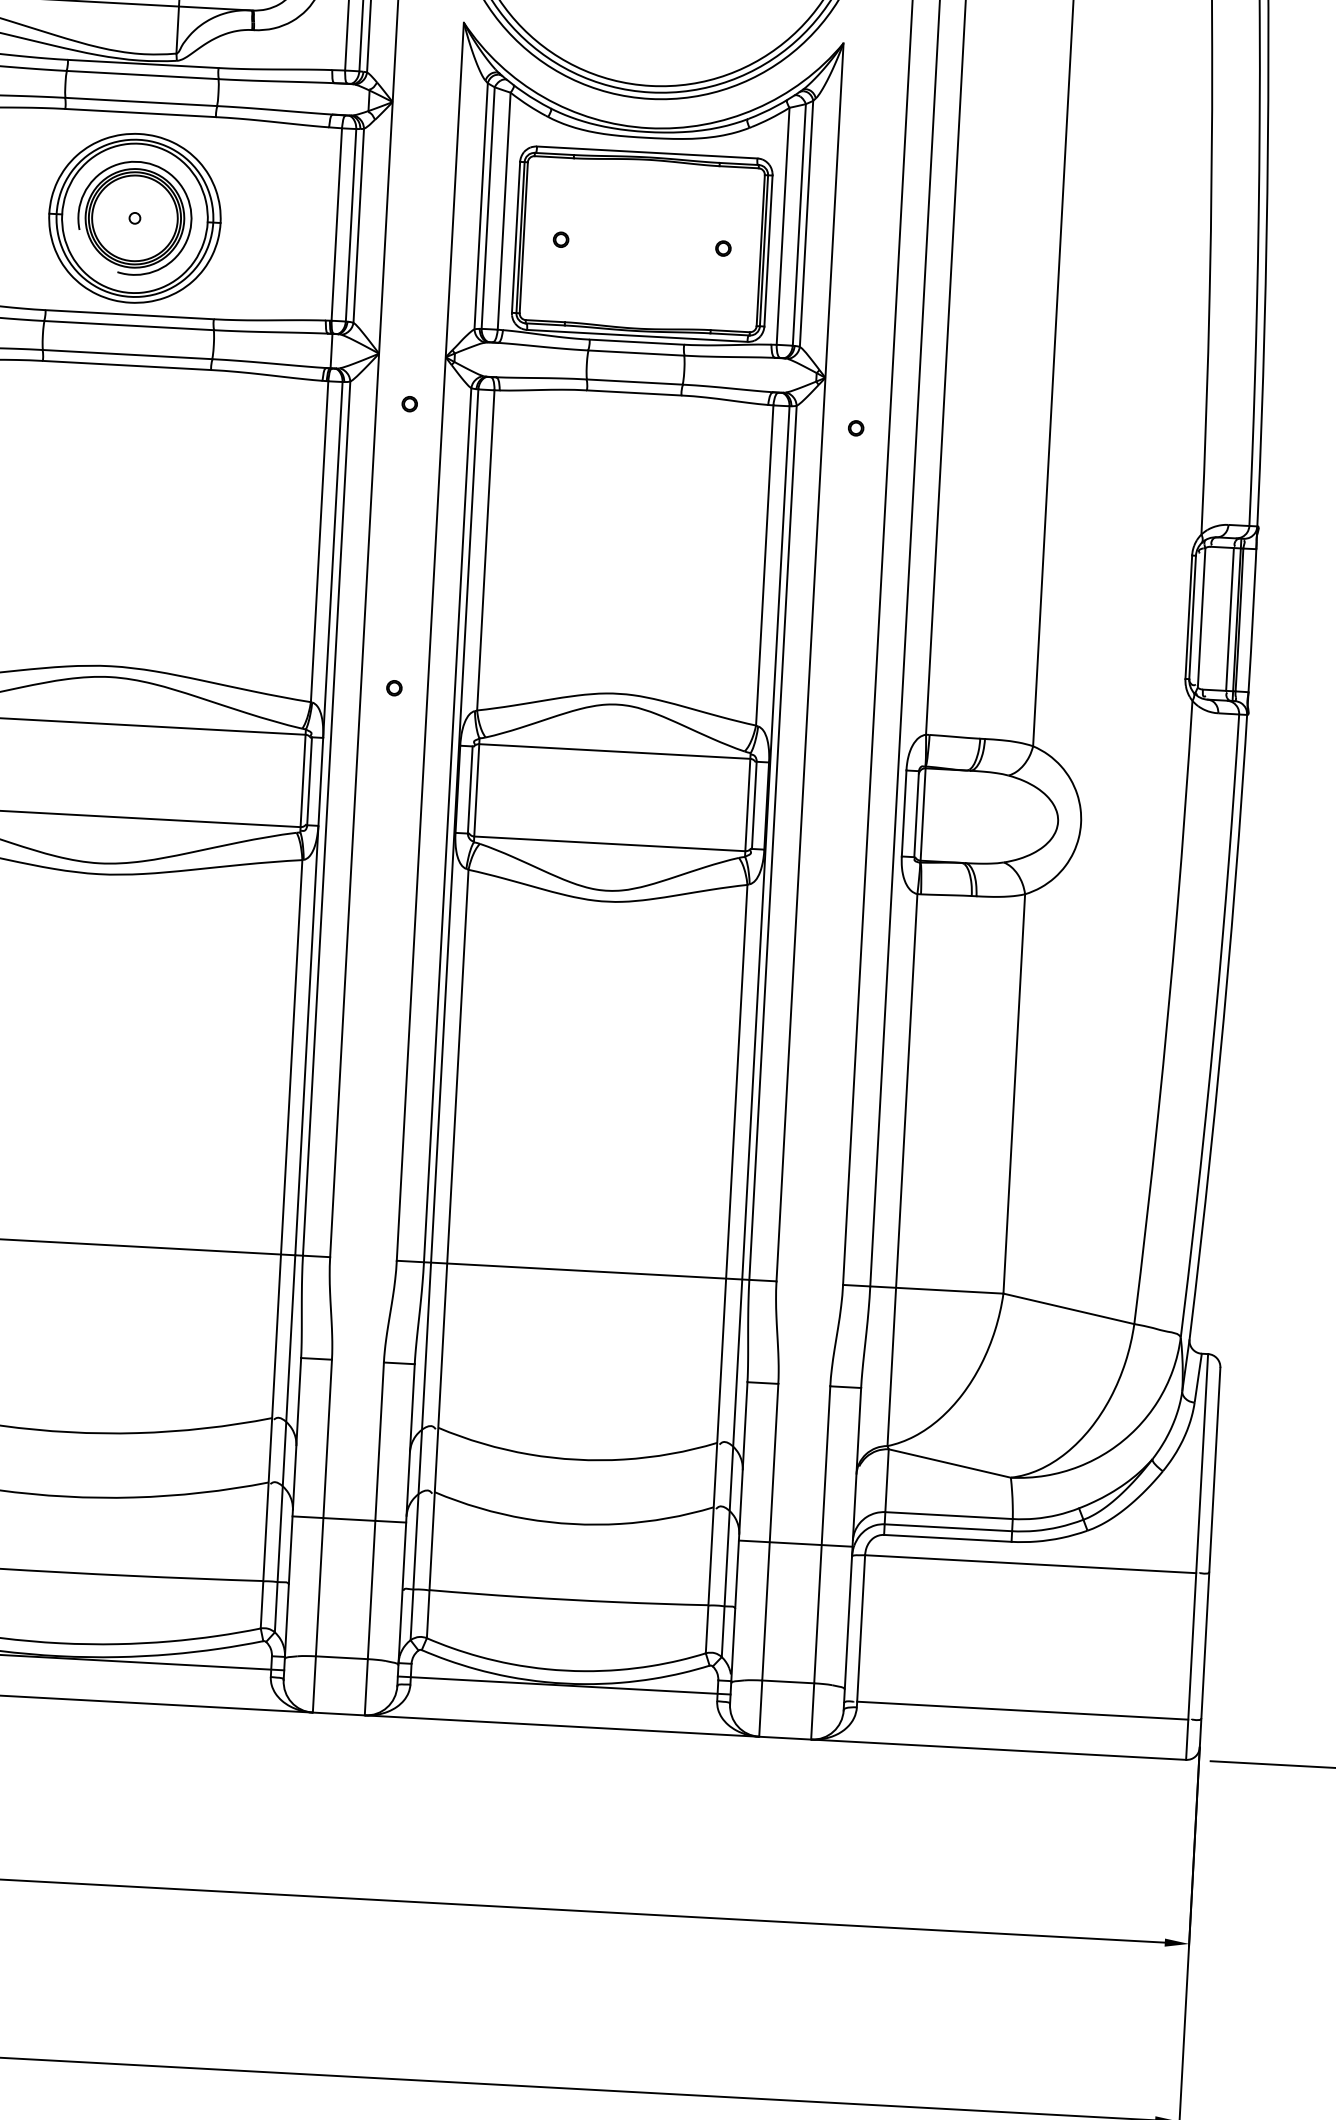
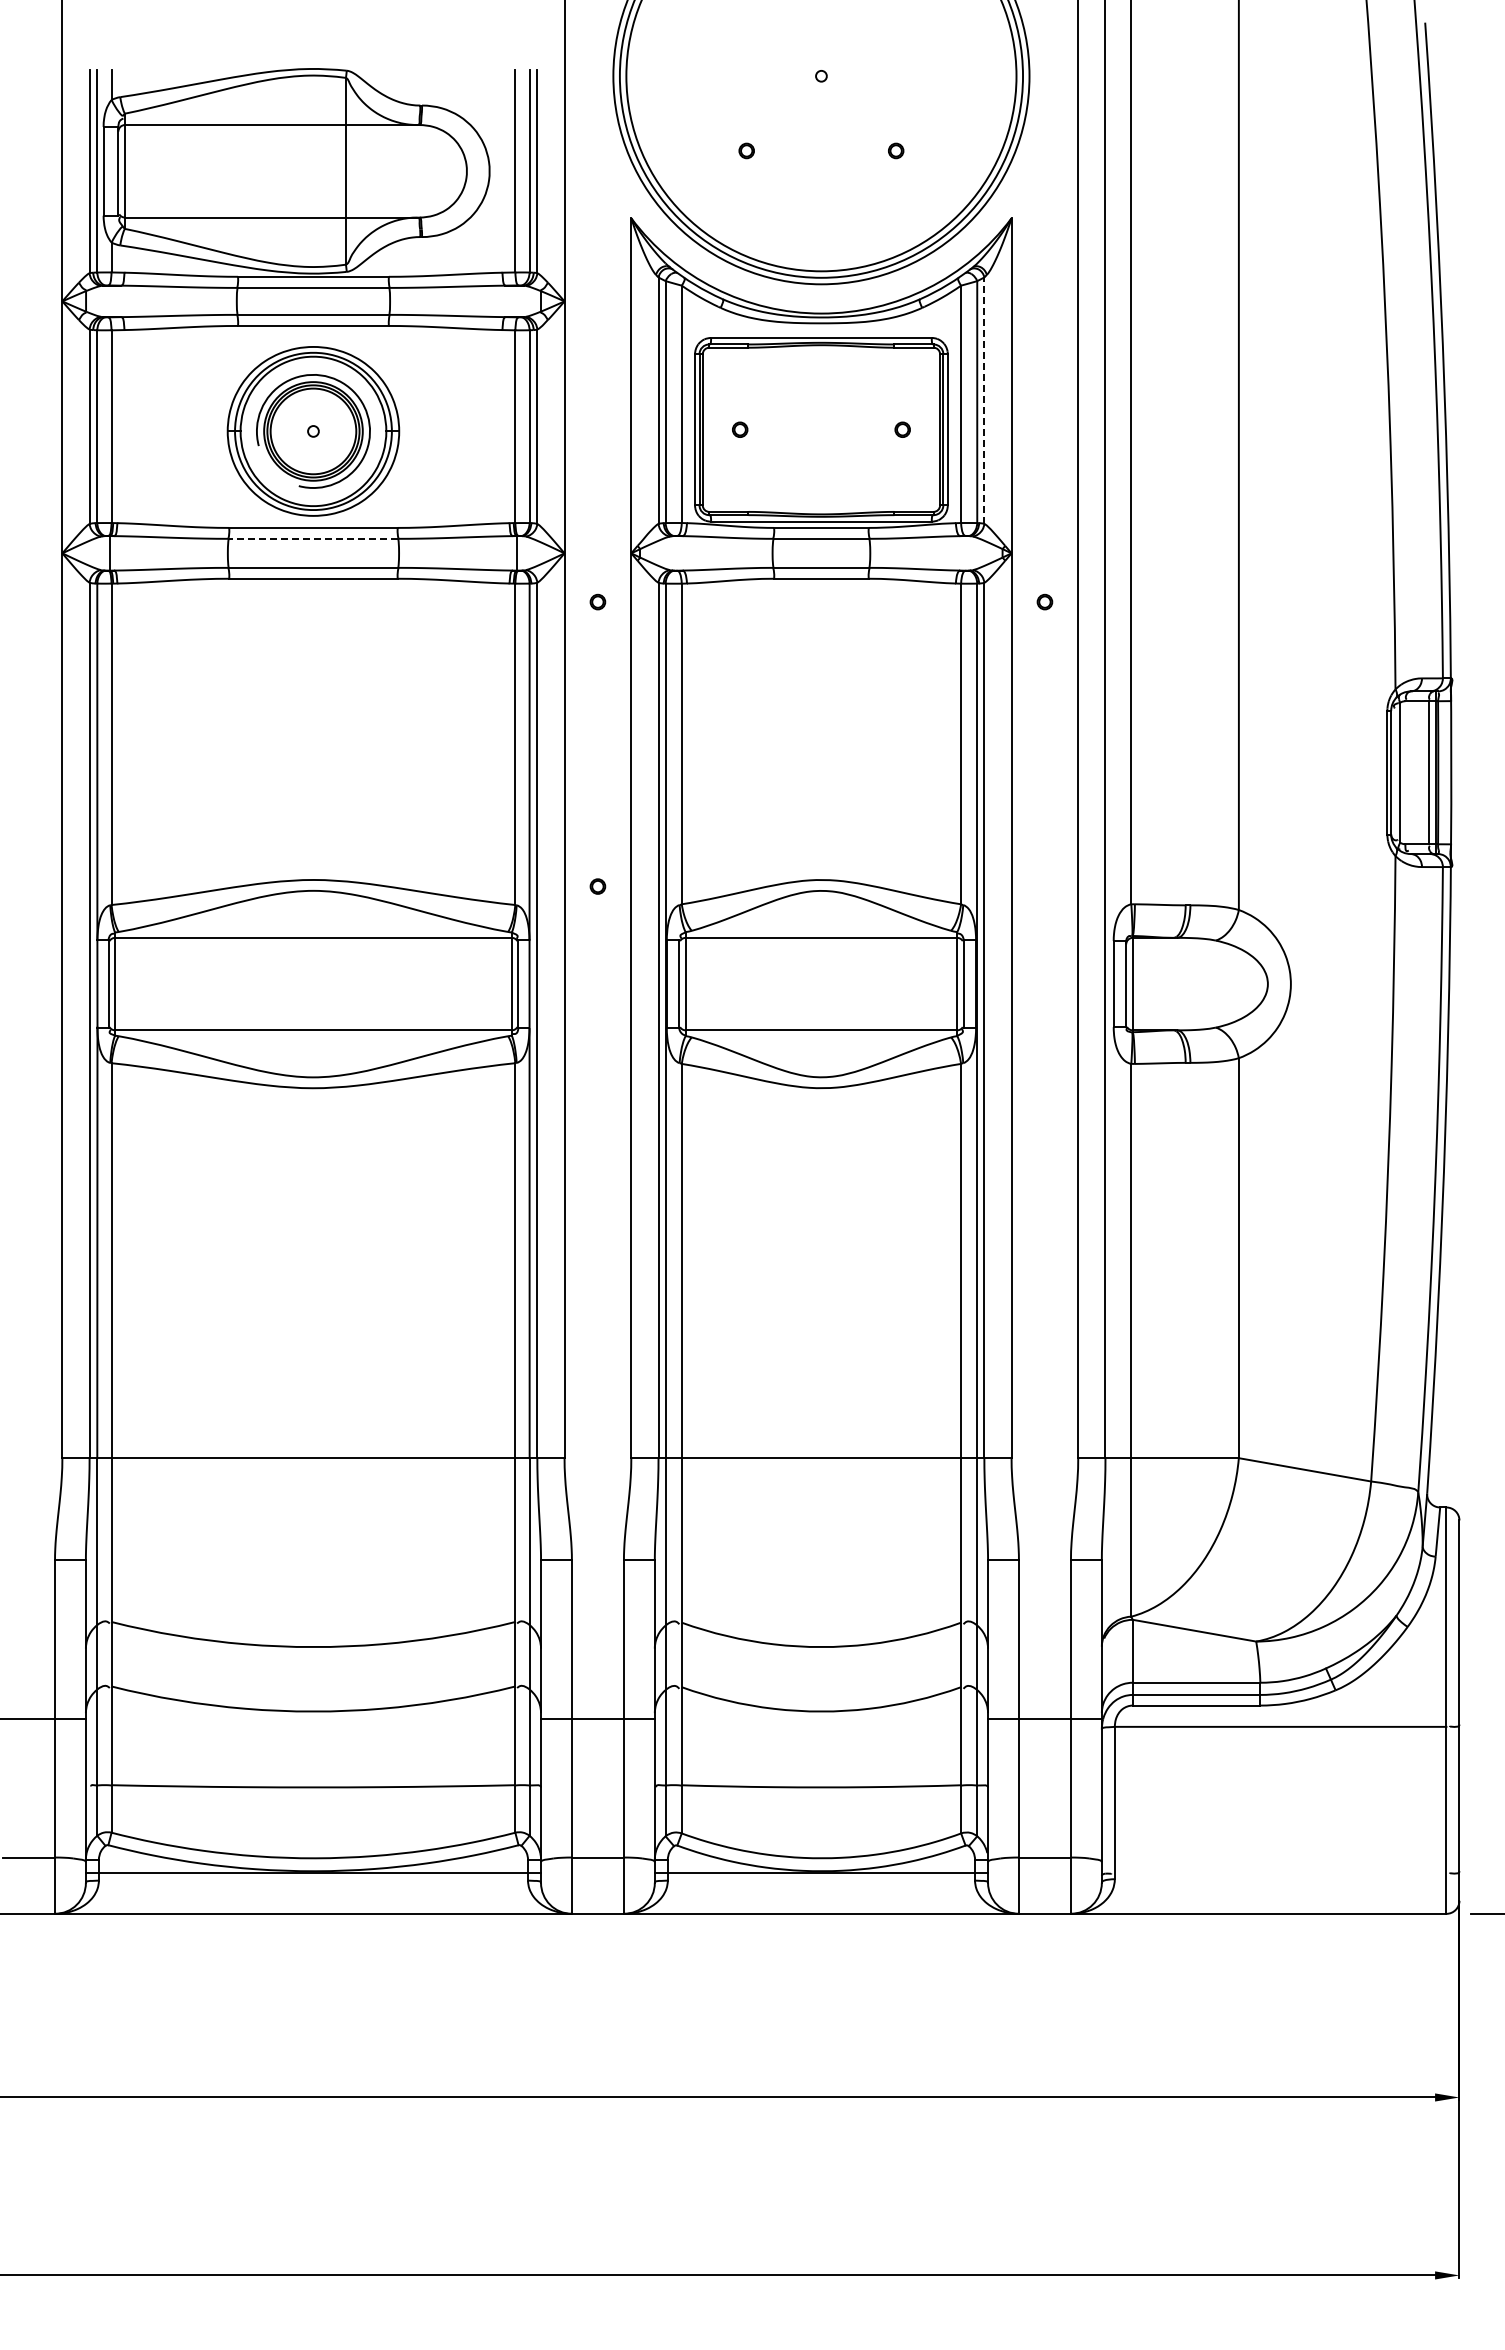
line: (806, 223) -> (984, 400), solid -> dashed
line: (129, 325) -> (313, 538), solid -> dashed
line: (1022, 1710) -> (1280, 1873), removed

